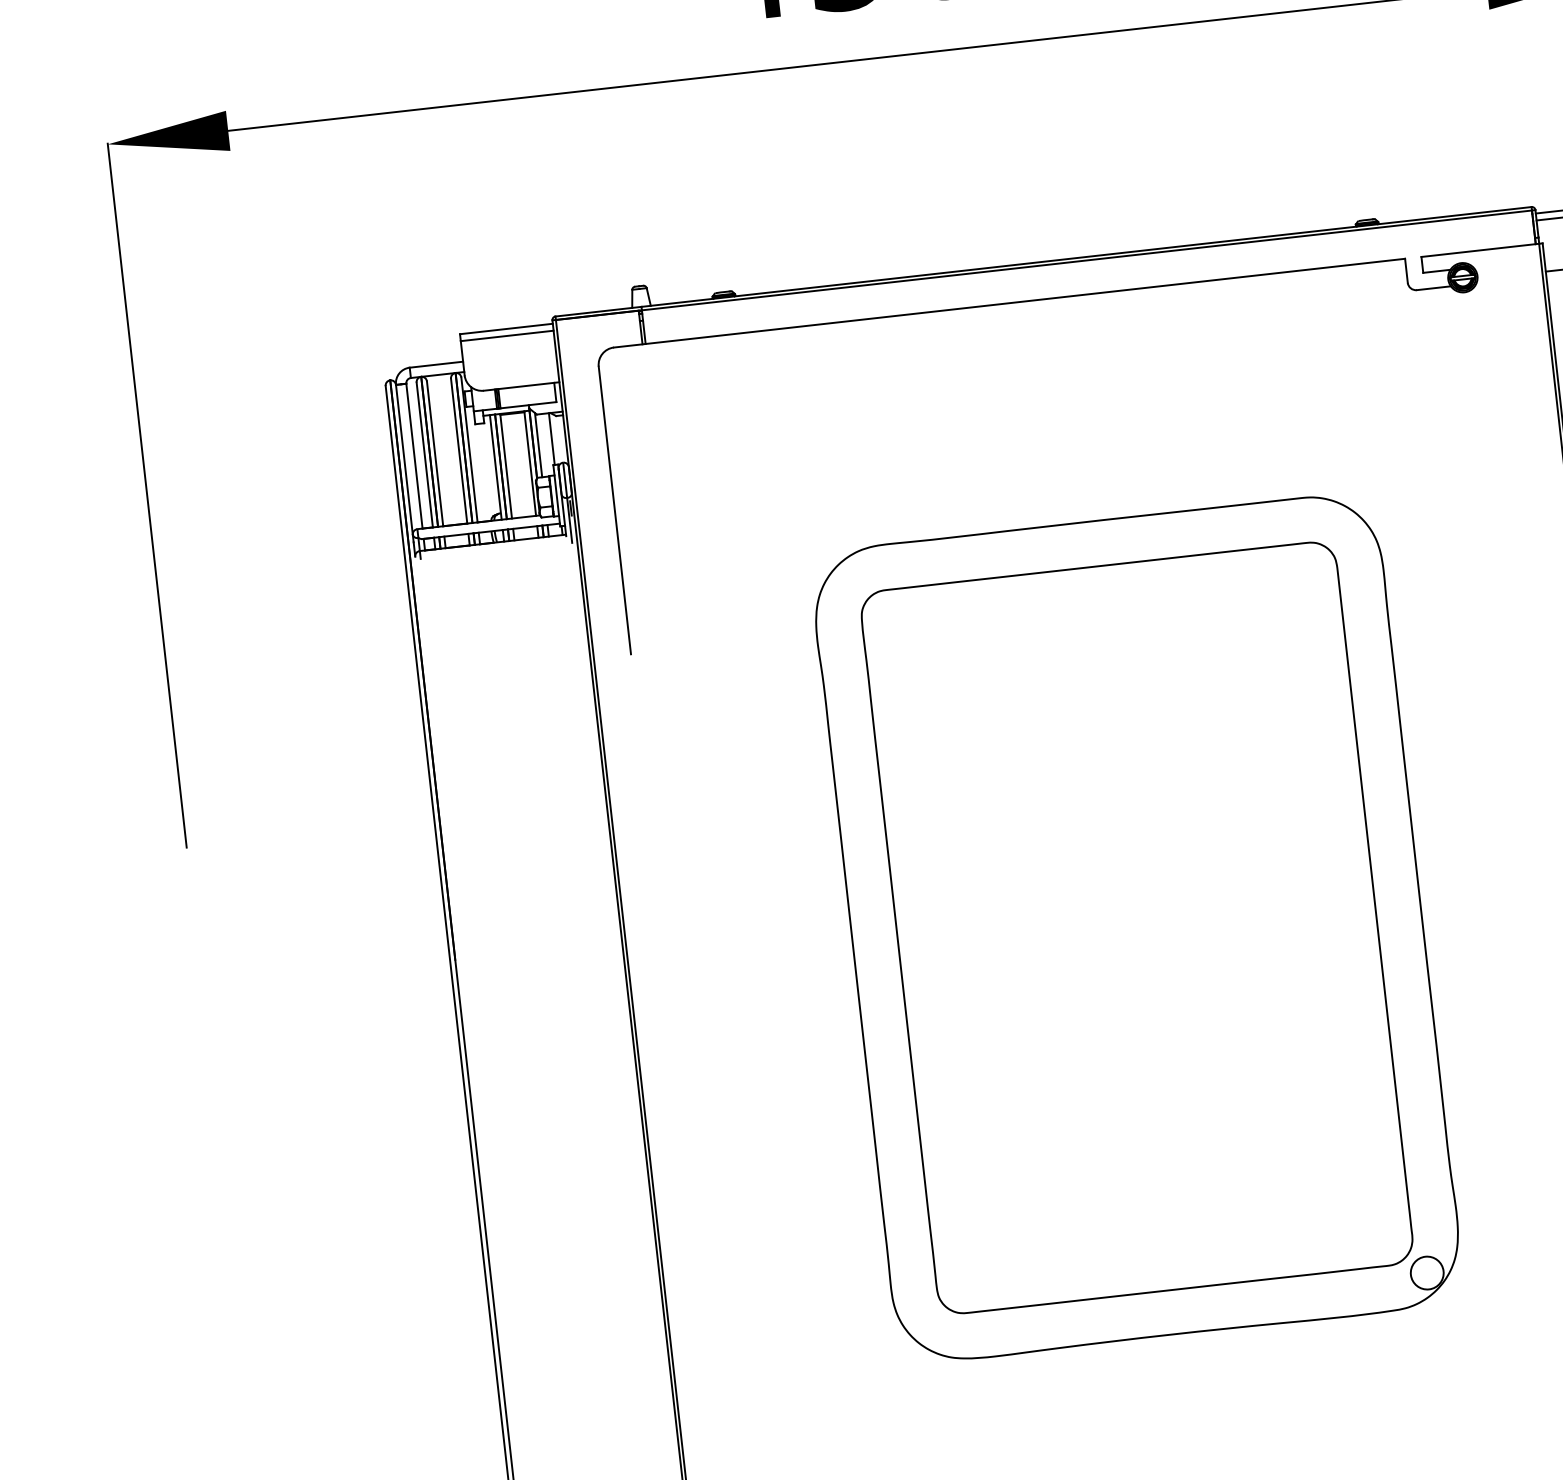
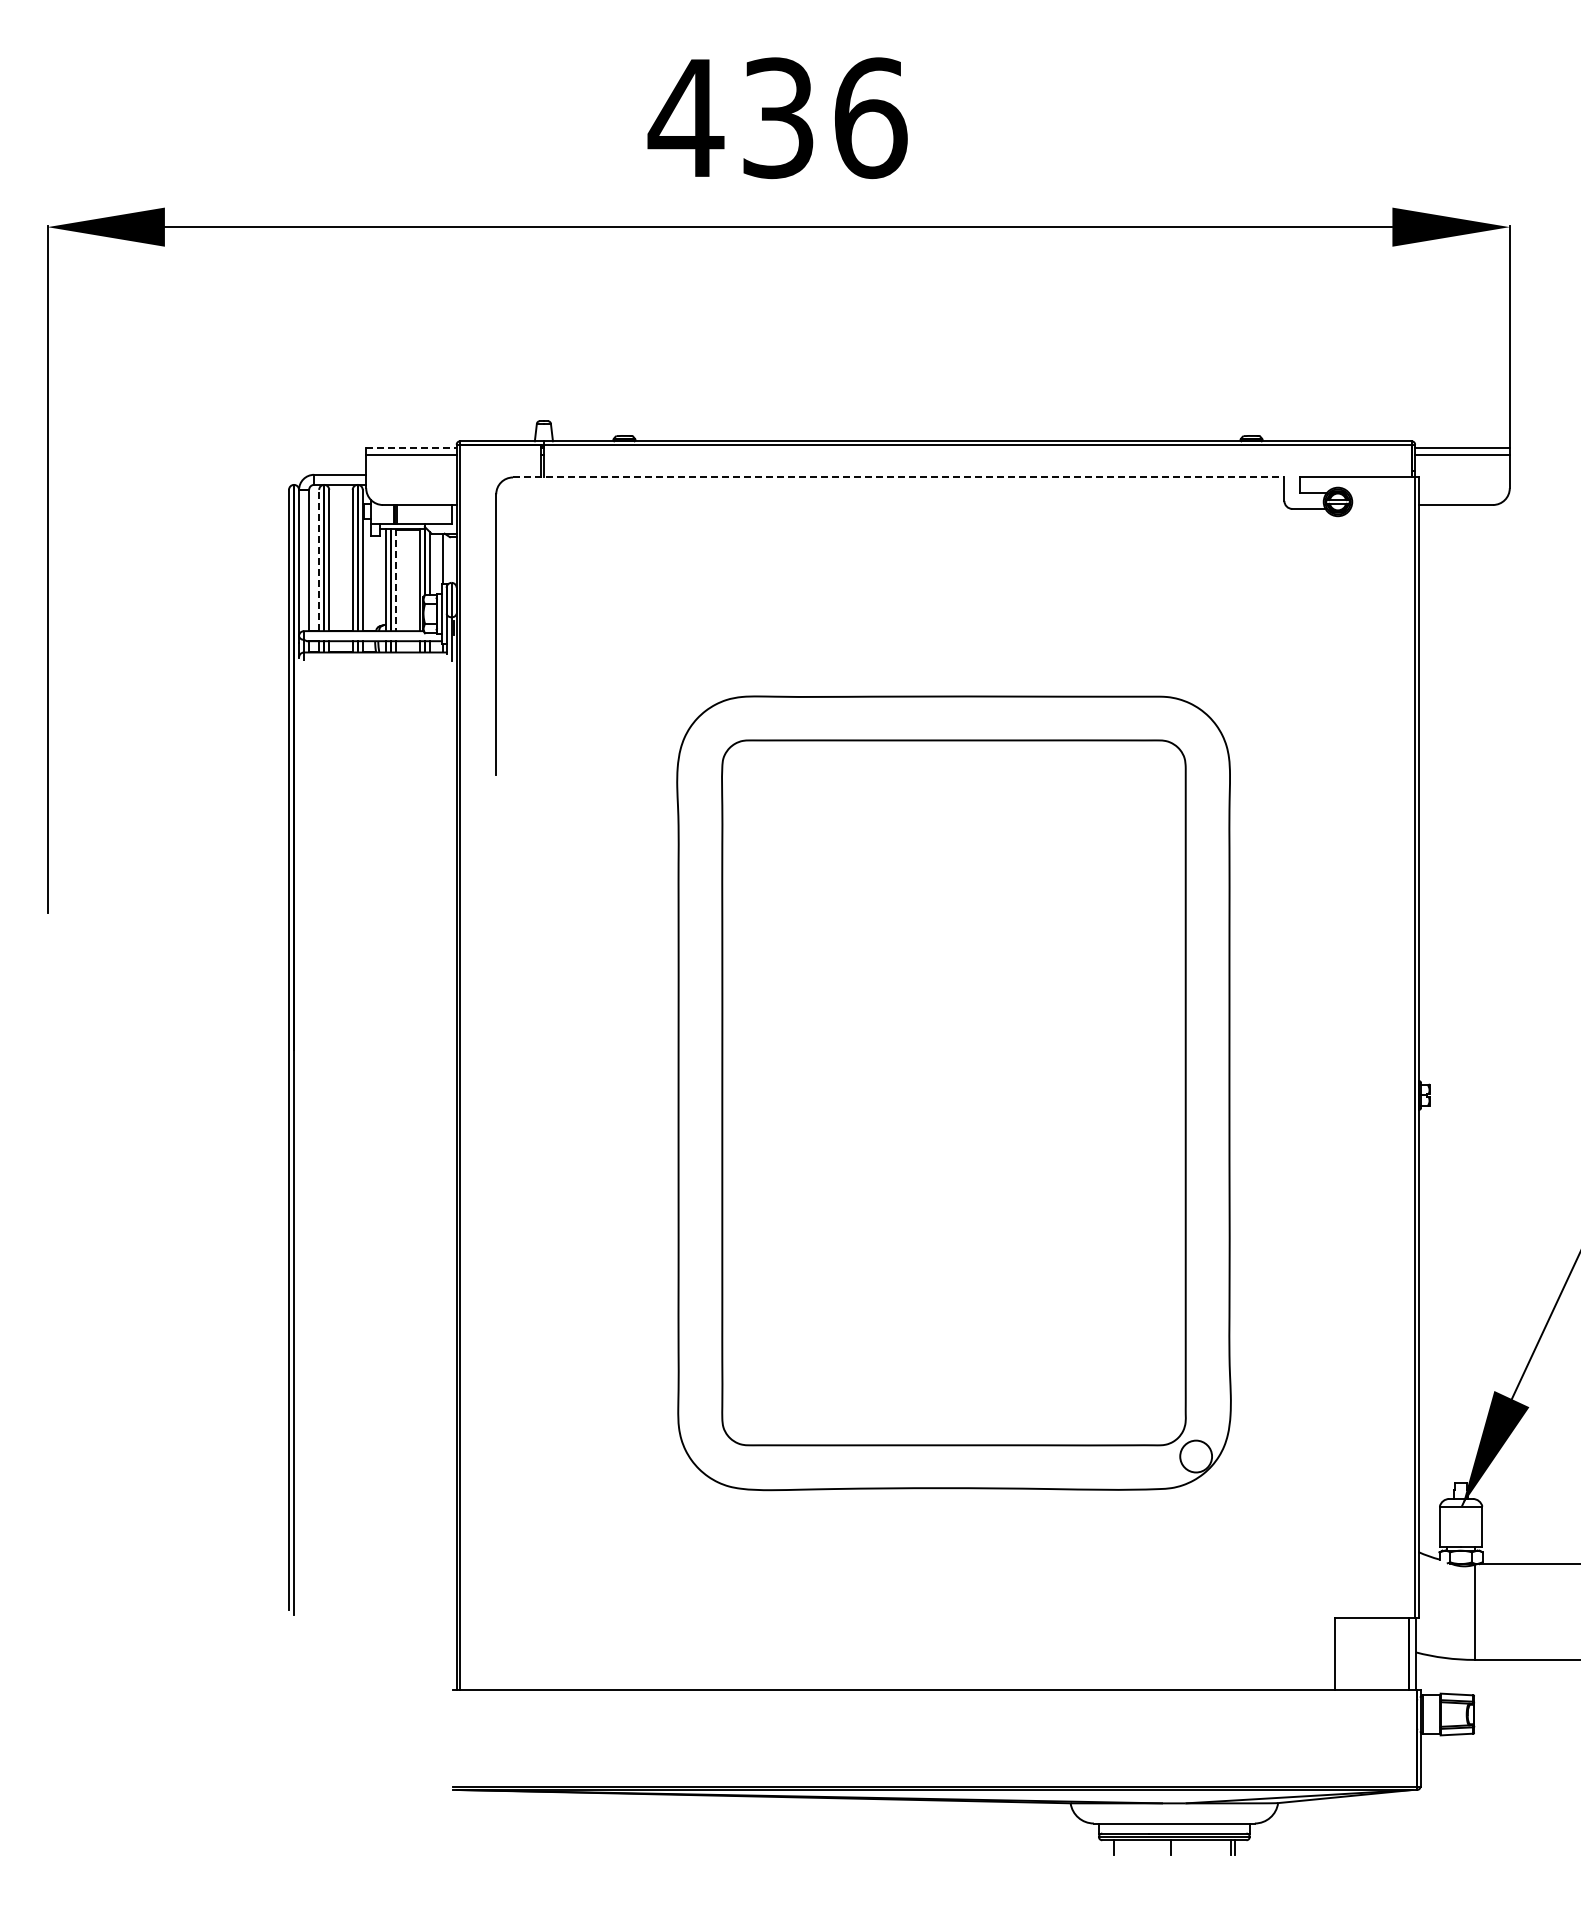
line: (1009, 303) -> (898, 477), solid -> dashed
line: (506, 329) -> (411, 448), solid -> dashed
line: (425, 454) -> (319, 560), solid -> dashed
line: (506, 466) -> (396, 580), solid -> dashed

